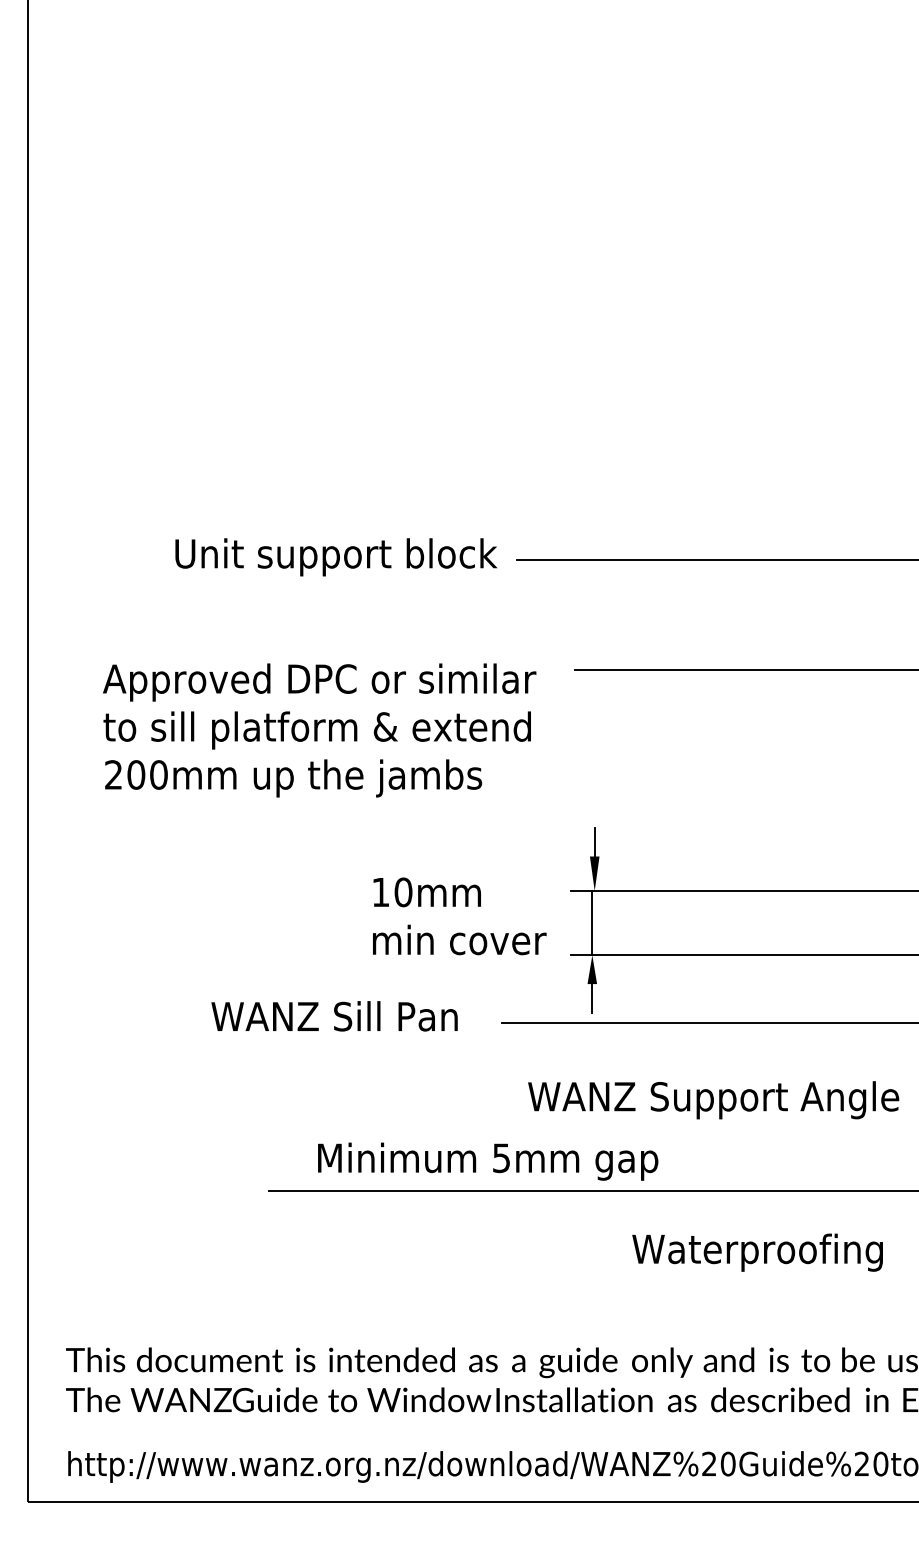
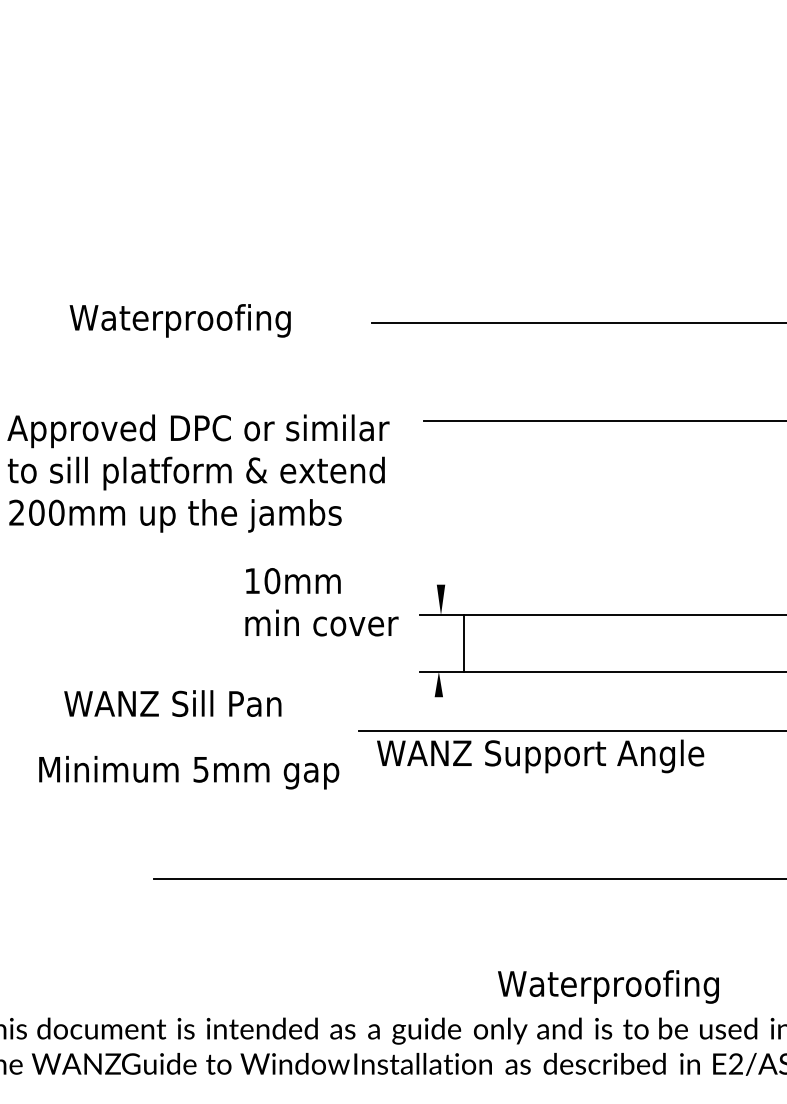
text: (335, 557) -> (212, 321), Unit support block -> Waterproofing
line: (594, 841) -> (440, 571), removed
text: (459, 916) -> (321, 602), moved
line: (592, 923) -> (464, 643), moved
line: (592, 998) -> (439, 709), removed
text: (334, 1016) -> (172, 703), moved
text: (713, 1100) -> (540, 756), moved
text: (488, 1161) -> (189, 772), moved
text: (757, 1252) -> (608, 986), moved

